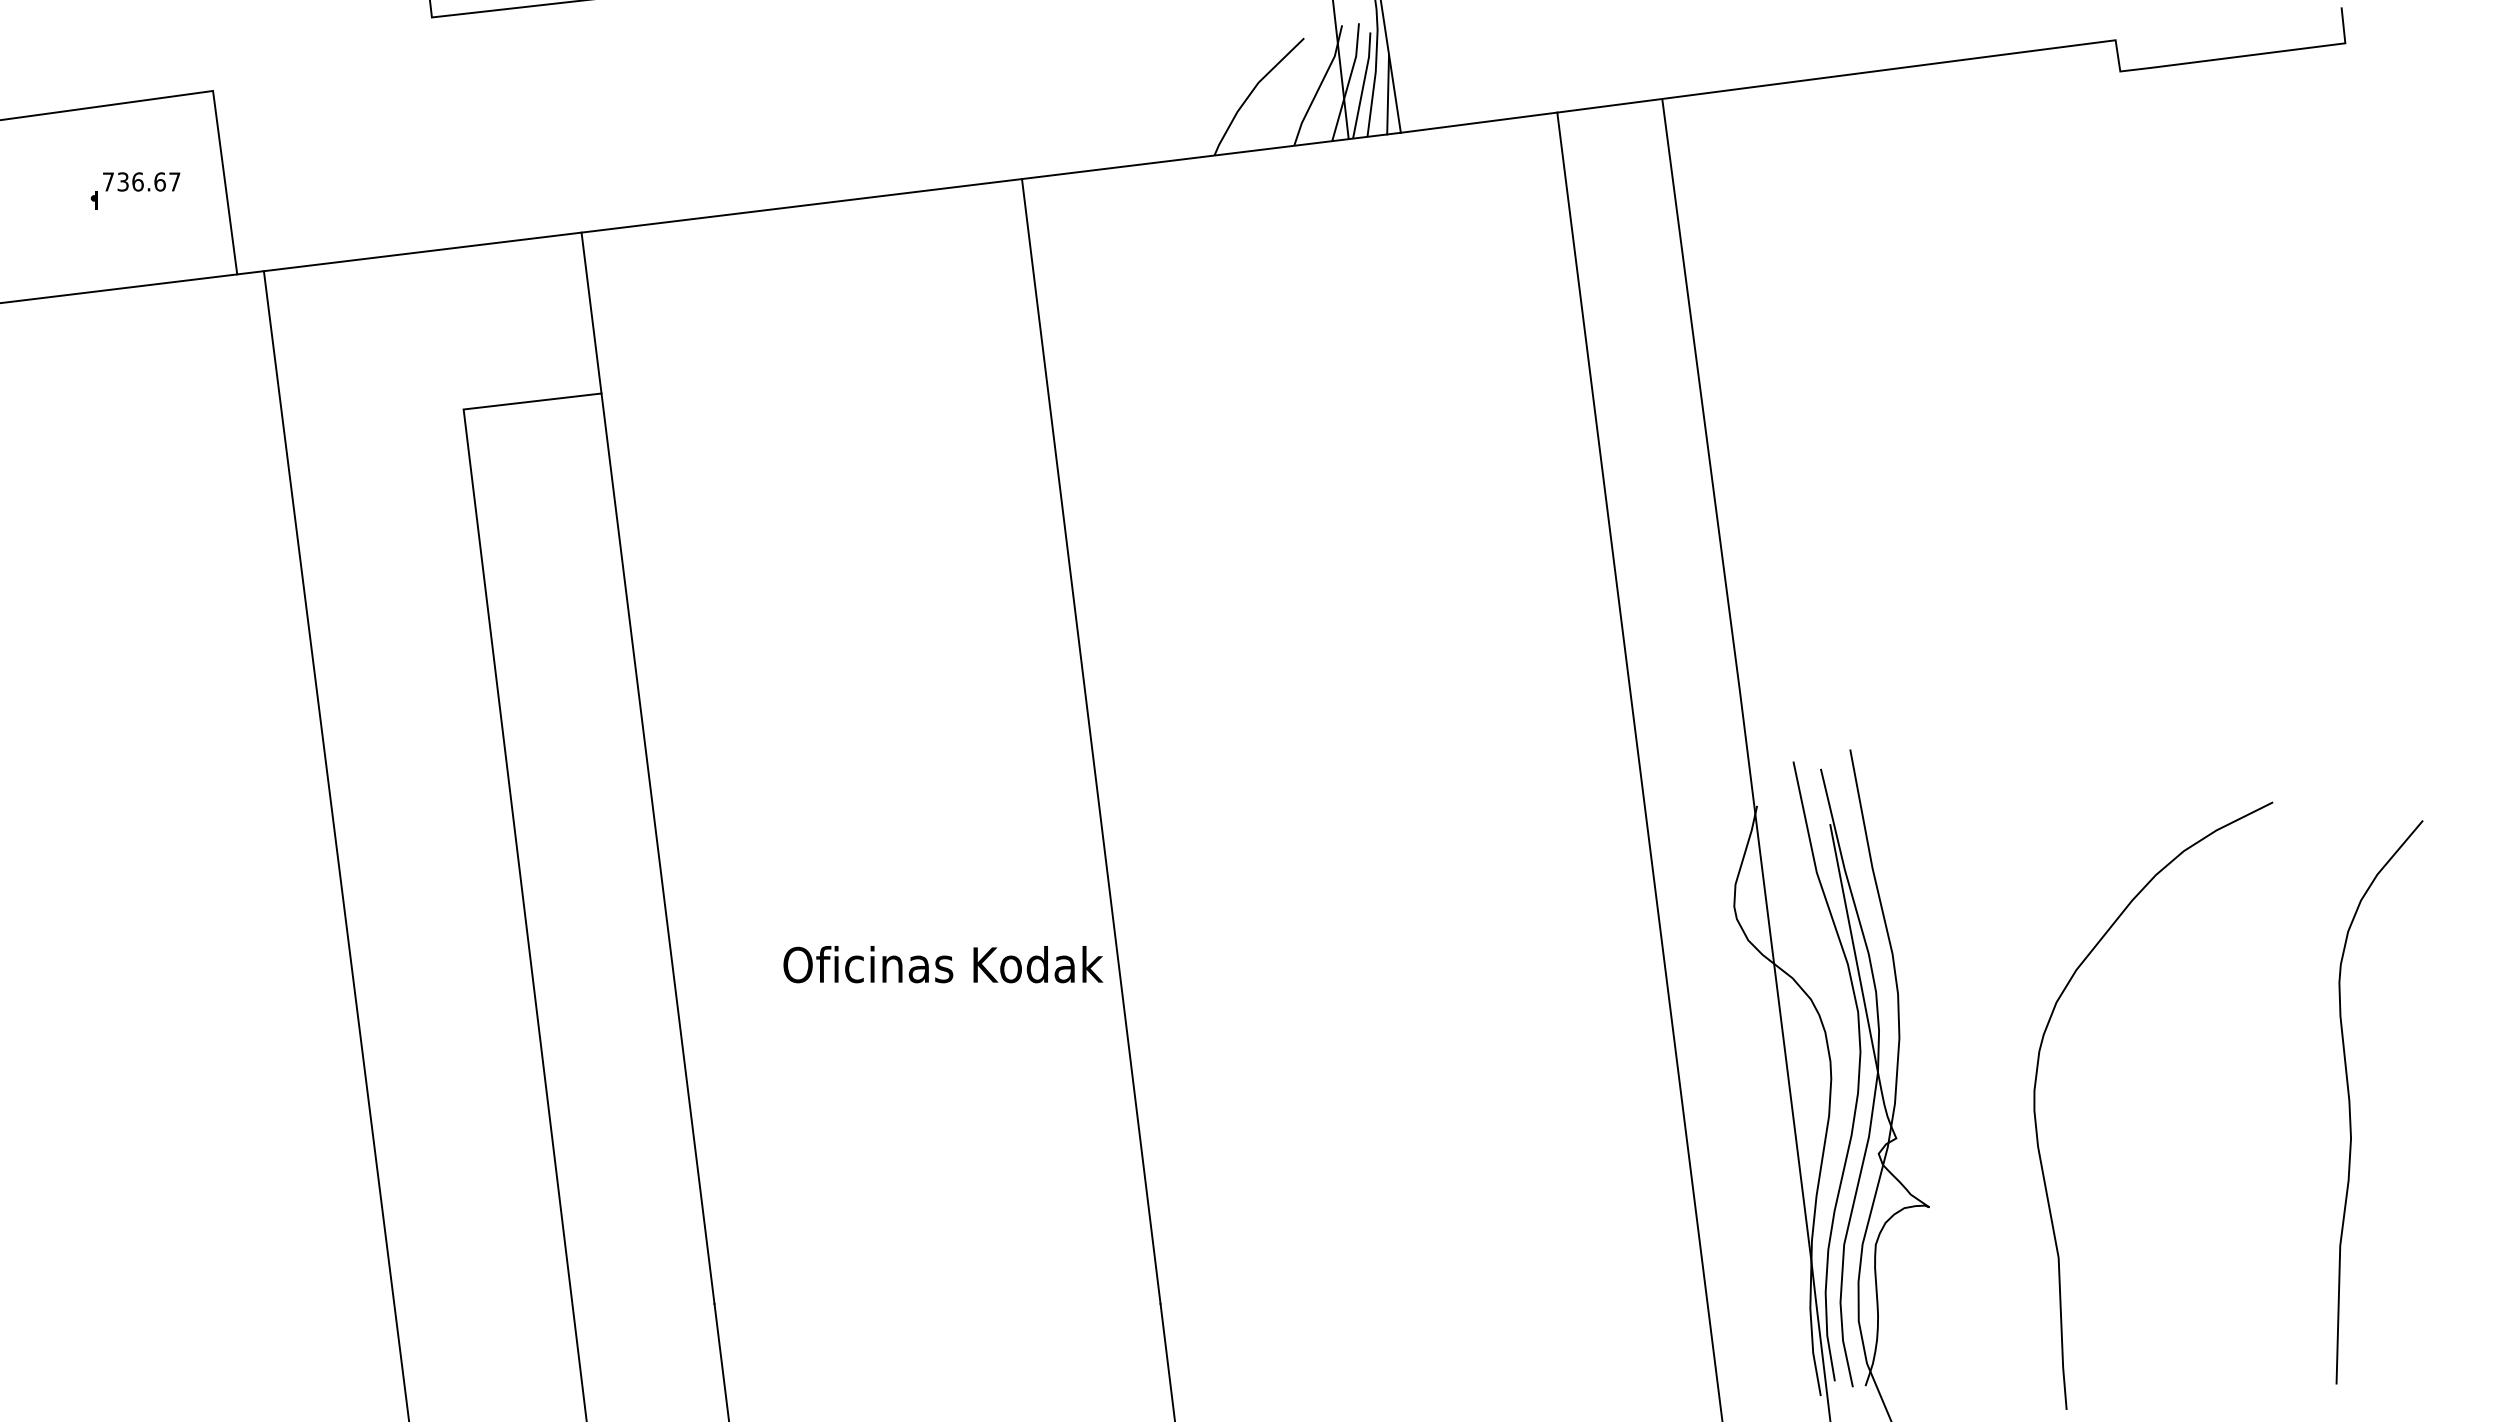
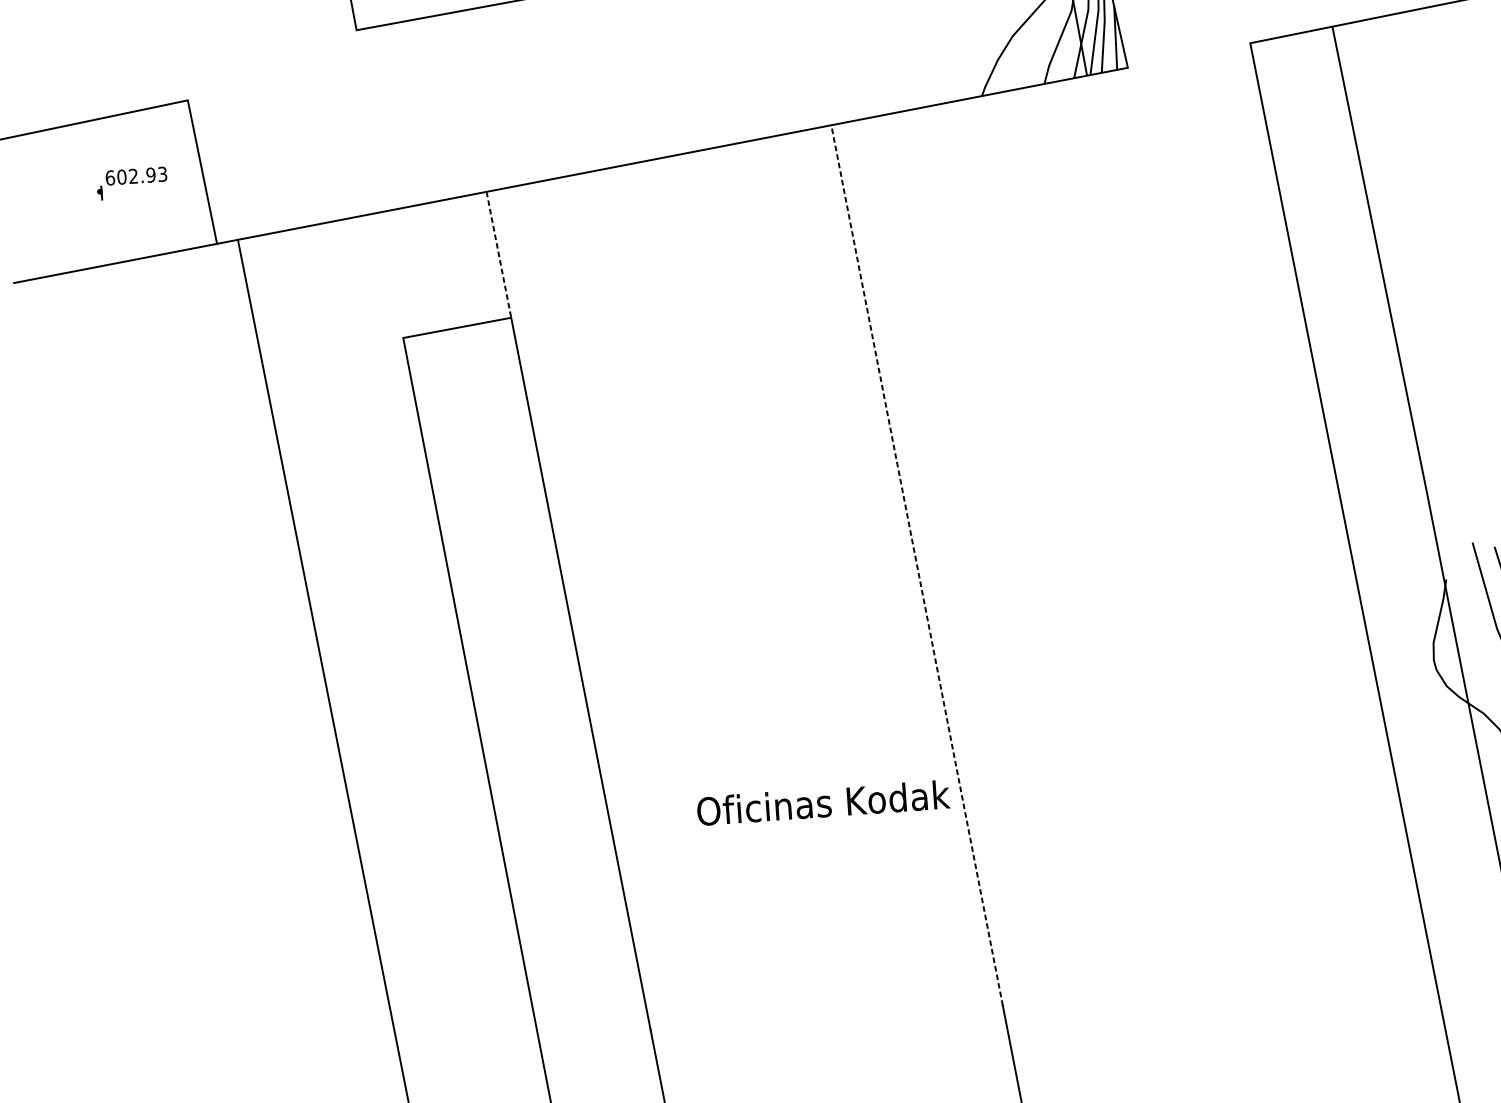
line: (1478, 122) -> (1188, 55), removed
text: (141, 181) -> (136, 175), 736.67 -> 602.93
line: (591, 313) -> (498, 255), solid -> dashed
line: (1091, 741) -> (917, 565), solid -> dashed
text: (943, 964) -> (823, 802), moved

